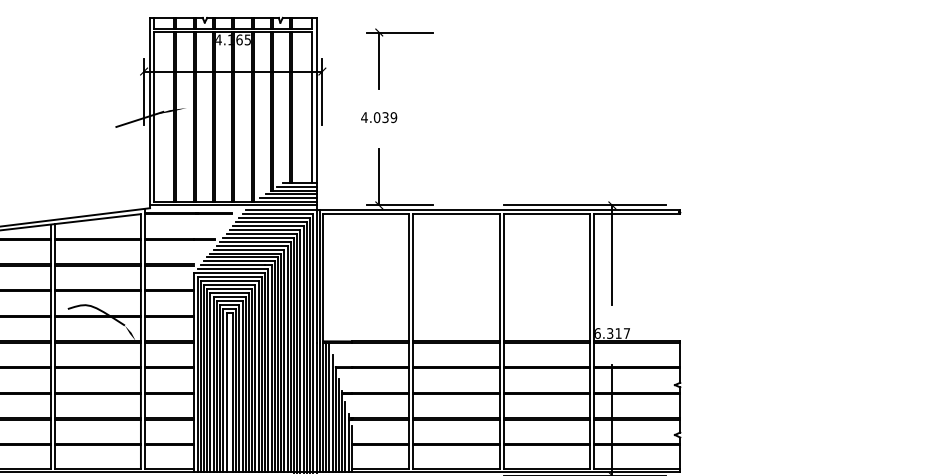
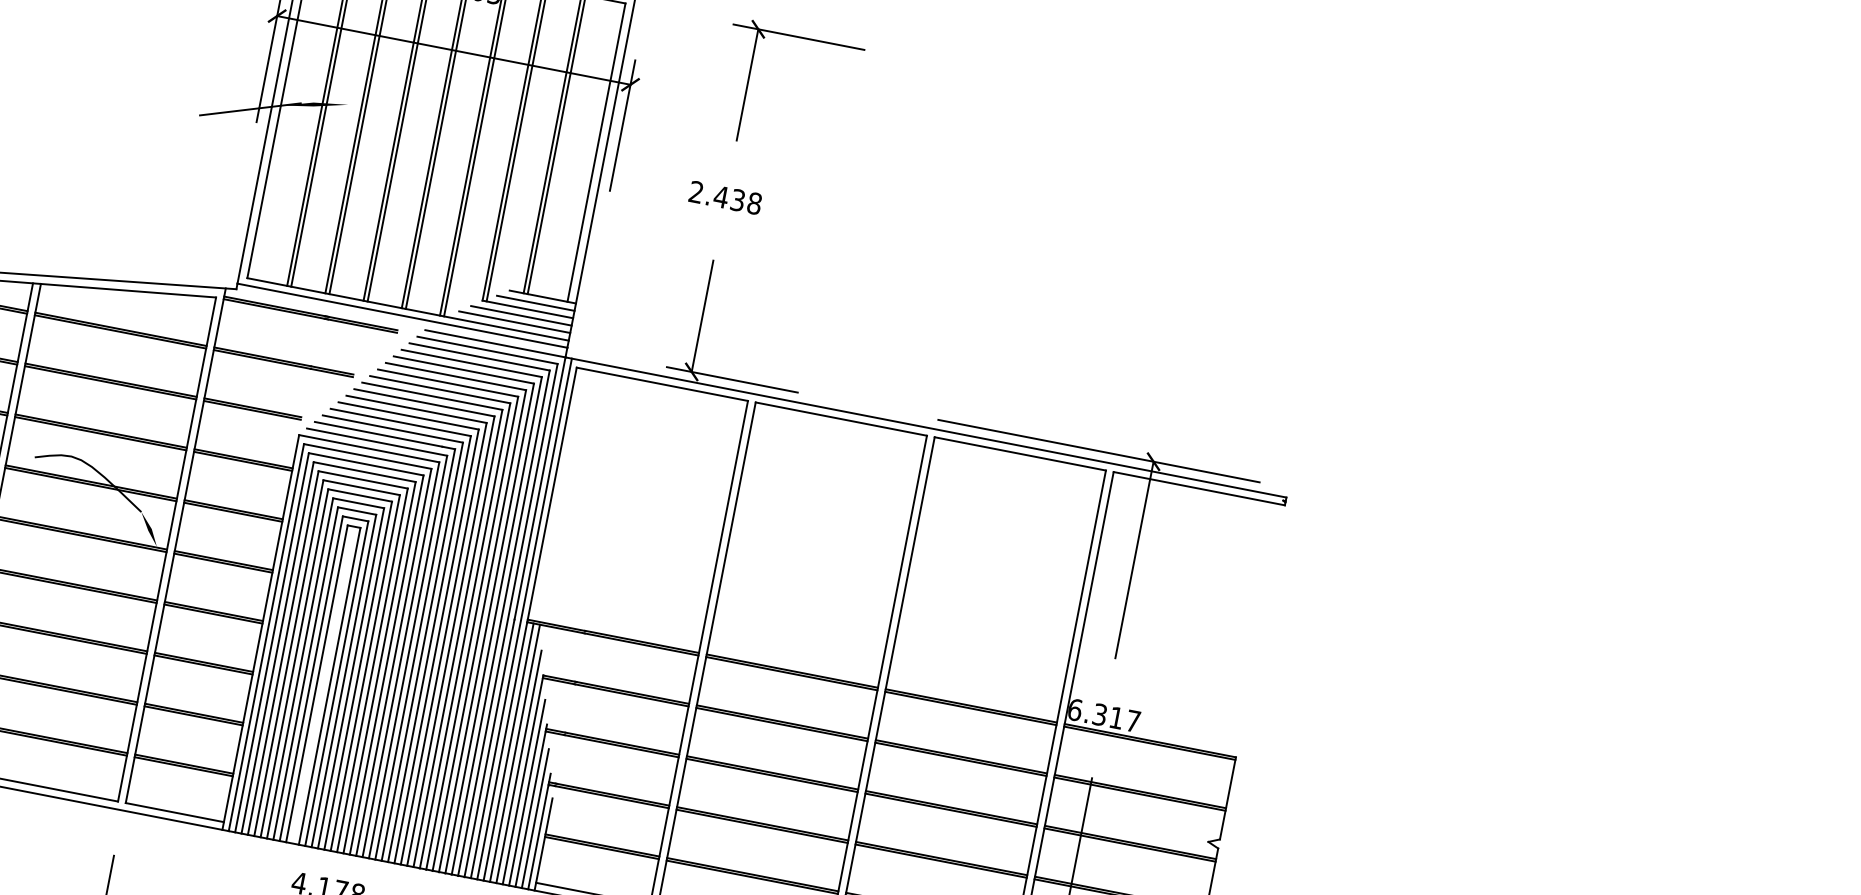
text: (379, 117) -> (726, 197), 4.039 -> 2.438

